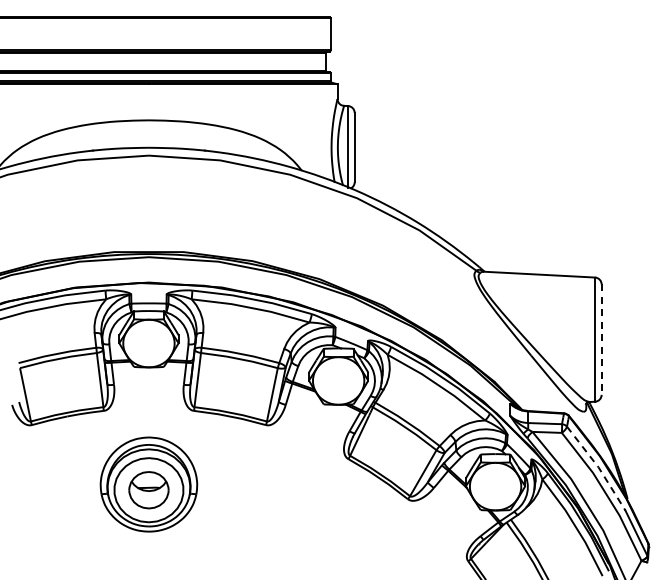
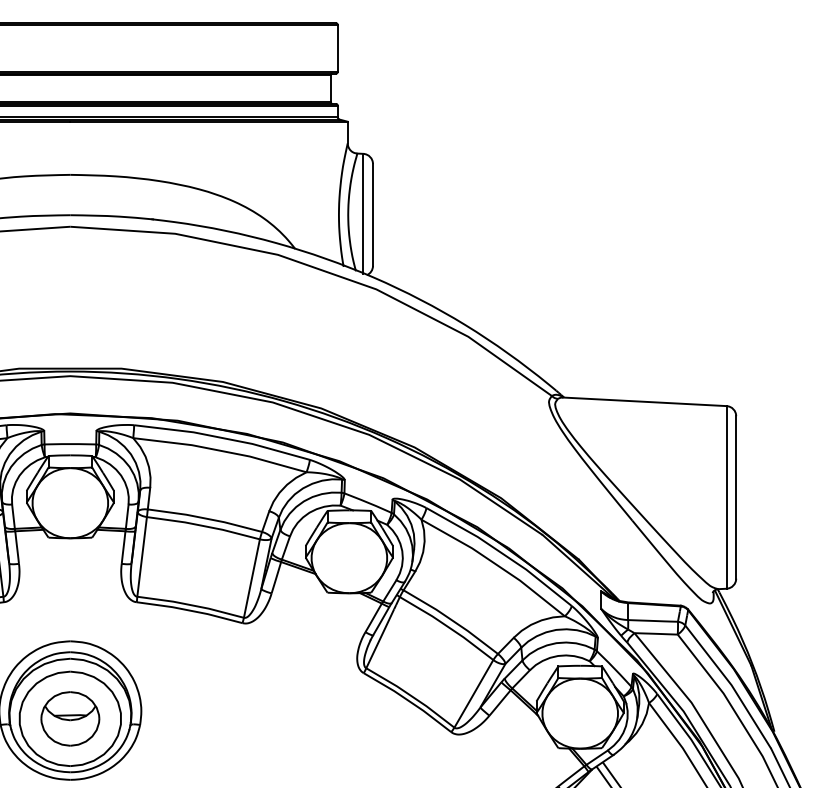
line: (601, 340) -> (736, 498), dashed -> solid
line: (598, 467) -> (731, 685), dashed -> solid

